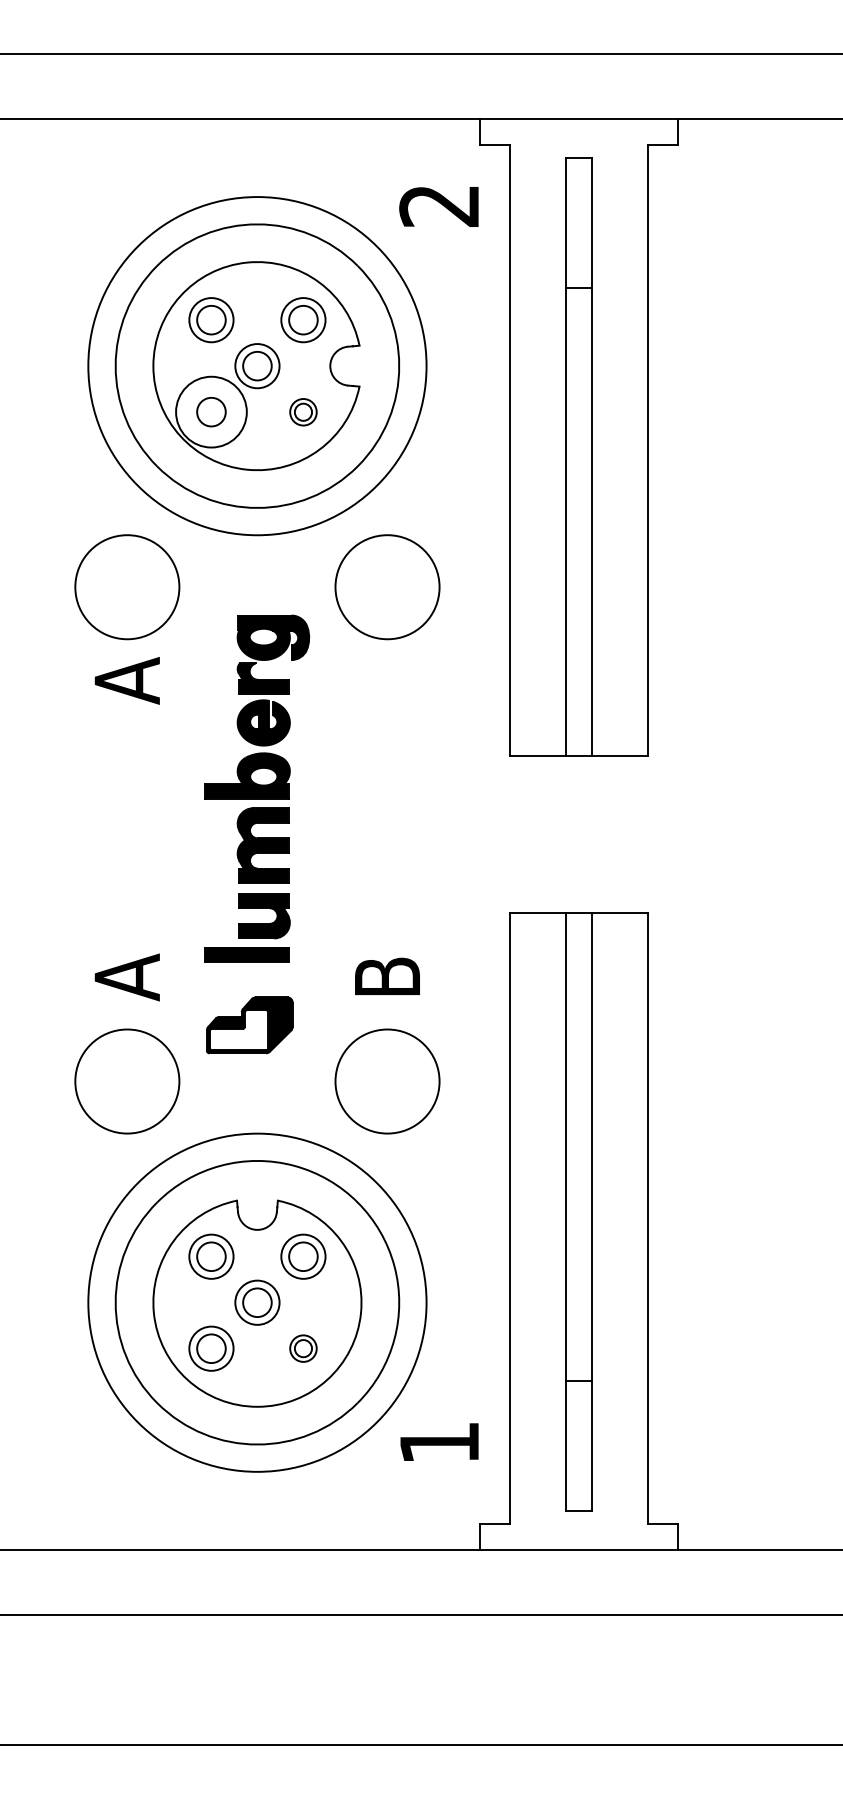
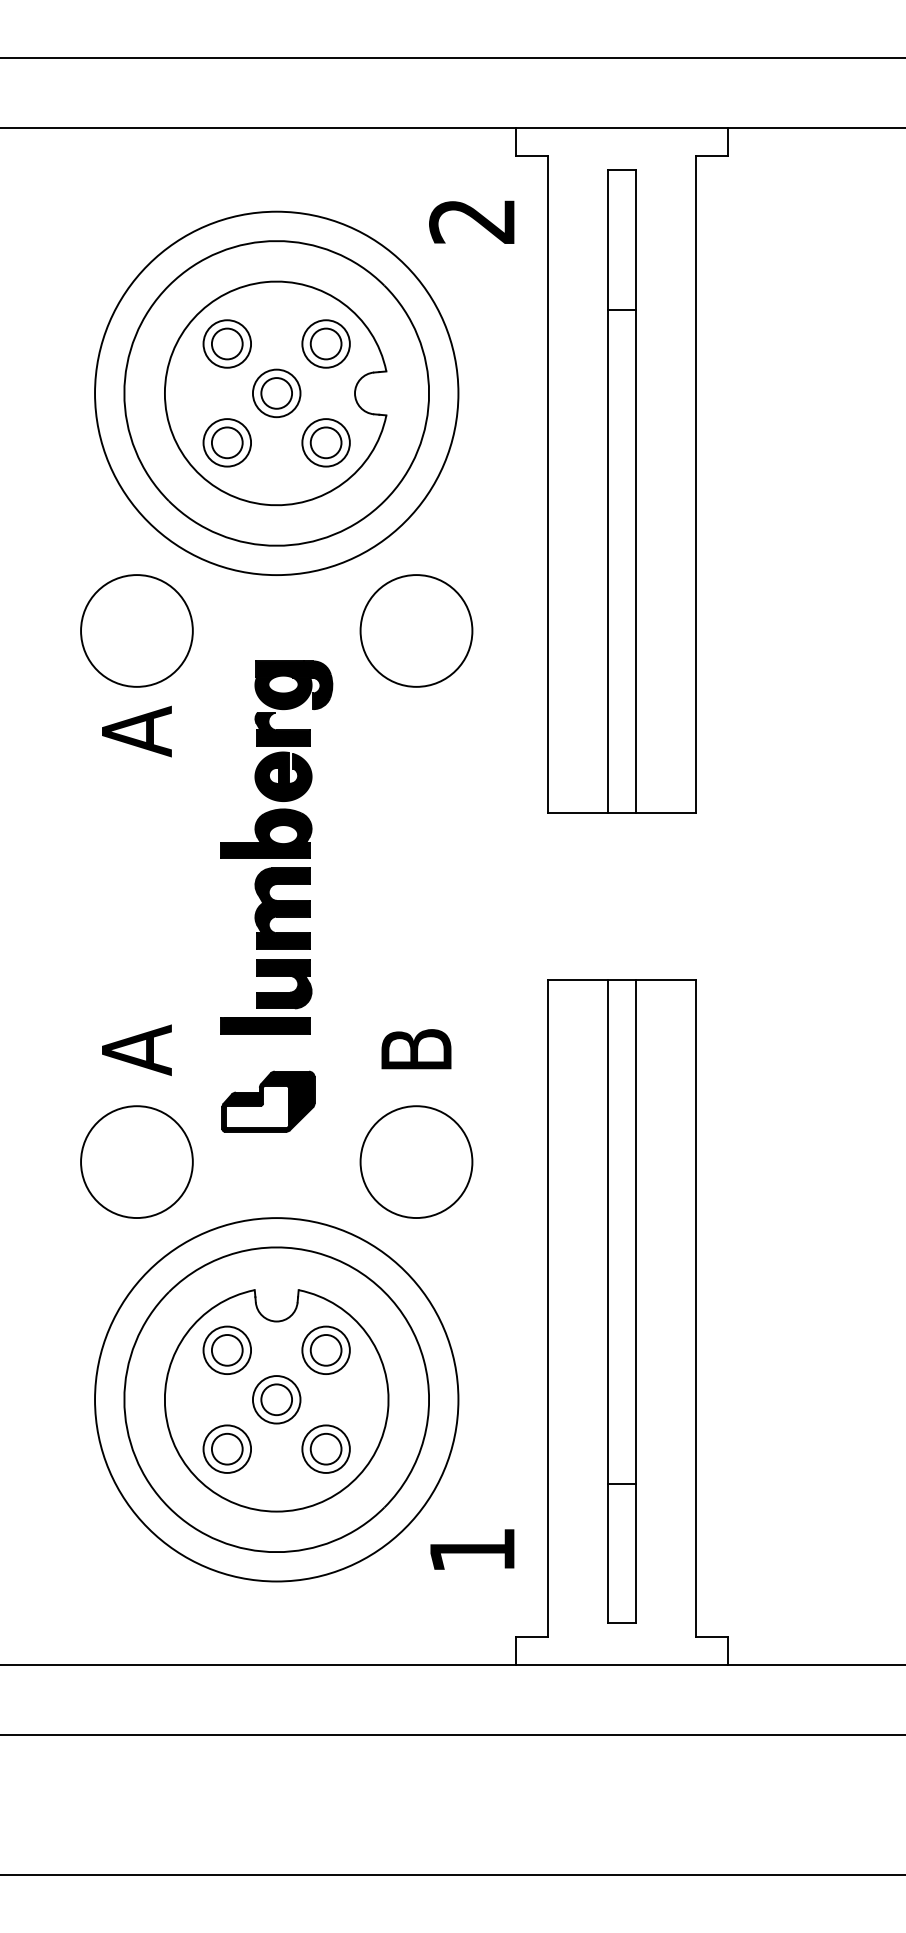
circle: (211, 412) -> (227, 443), size x0.62
part: (303, 412) -> (326, 443), size x1.67
part: (303, 1348) -> (326, 1448), size x1.67

